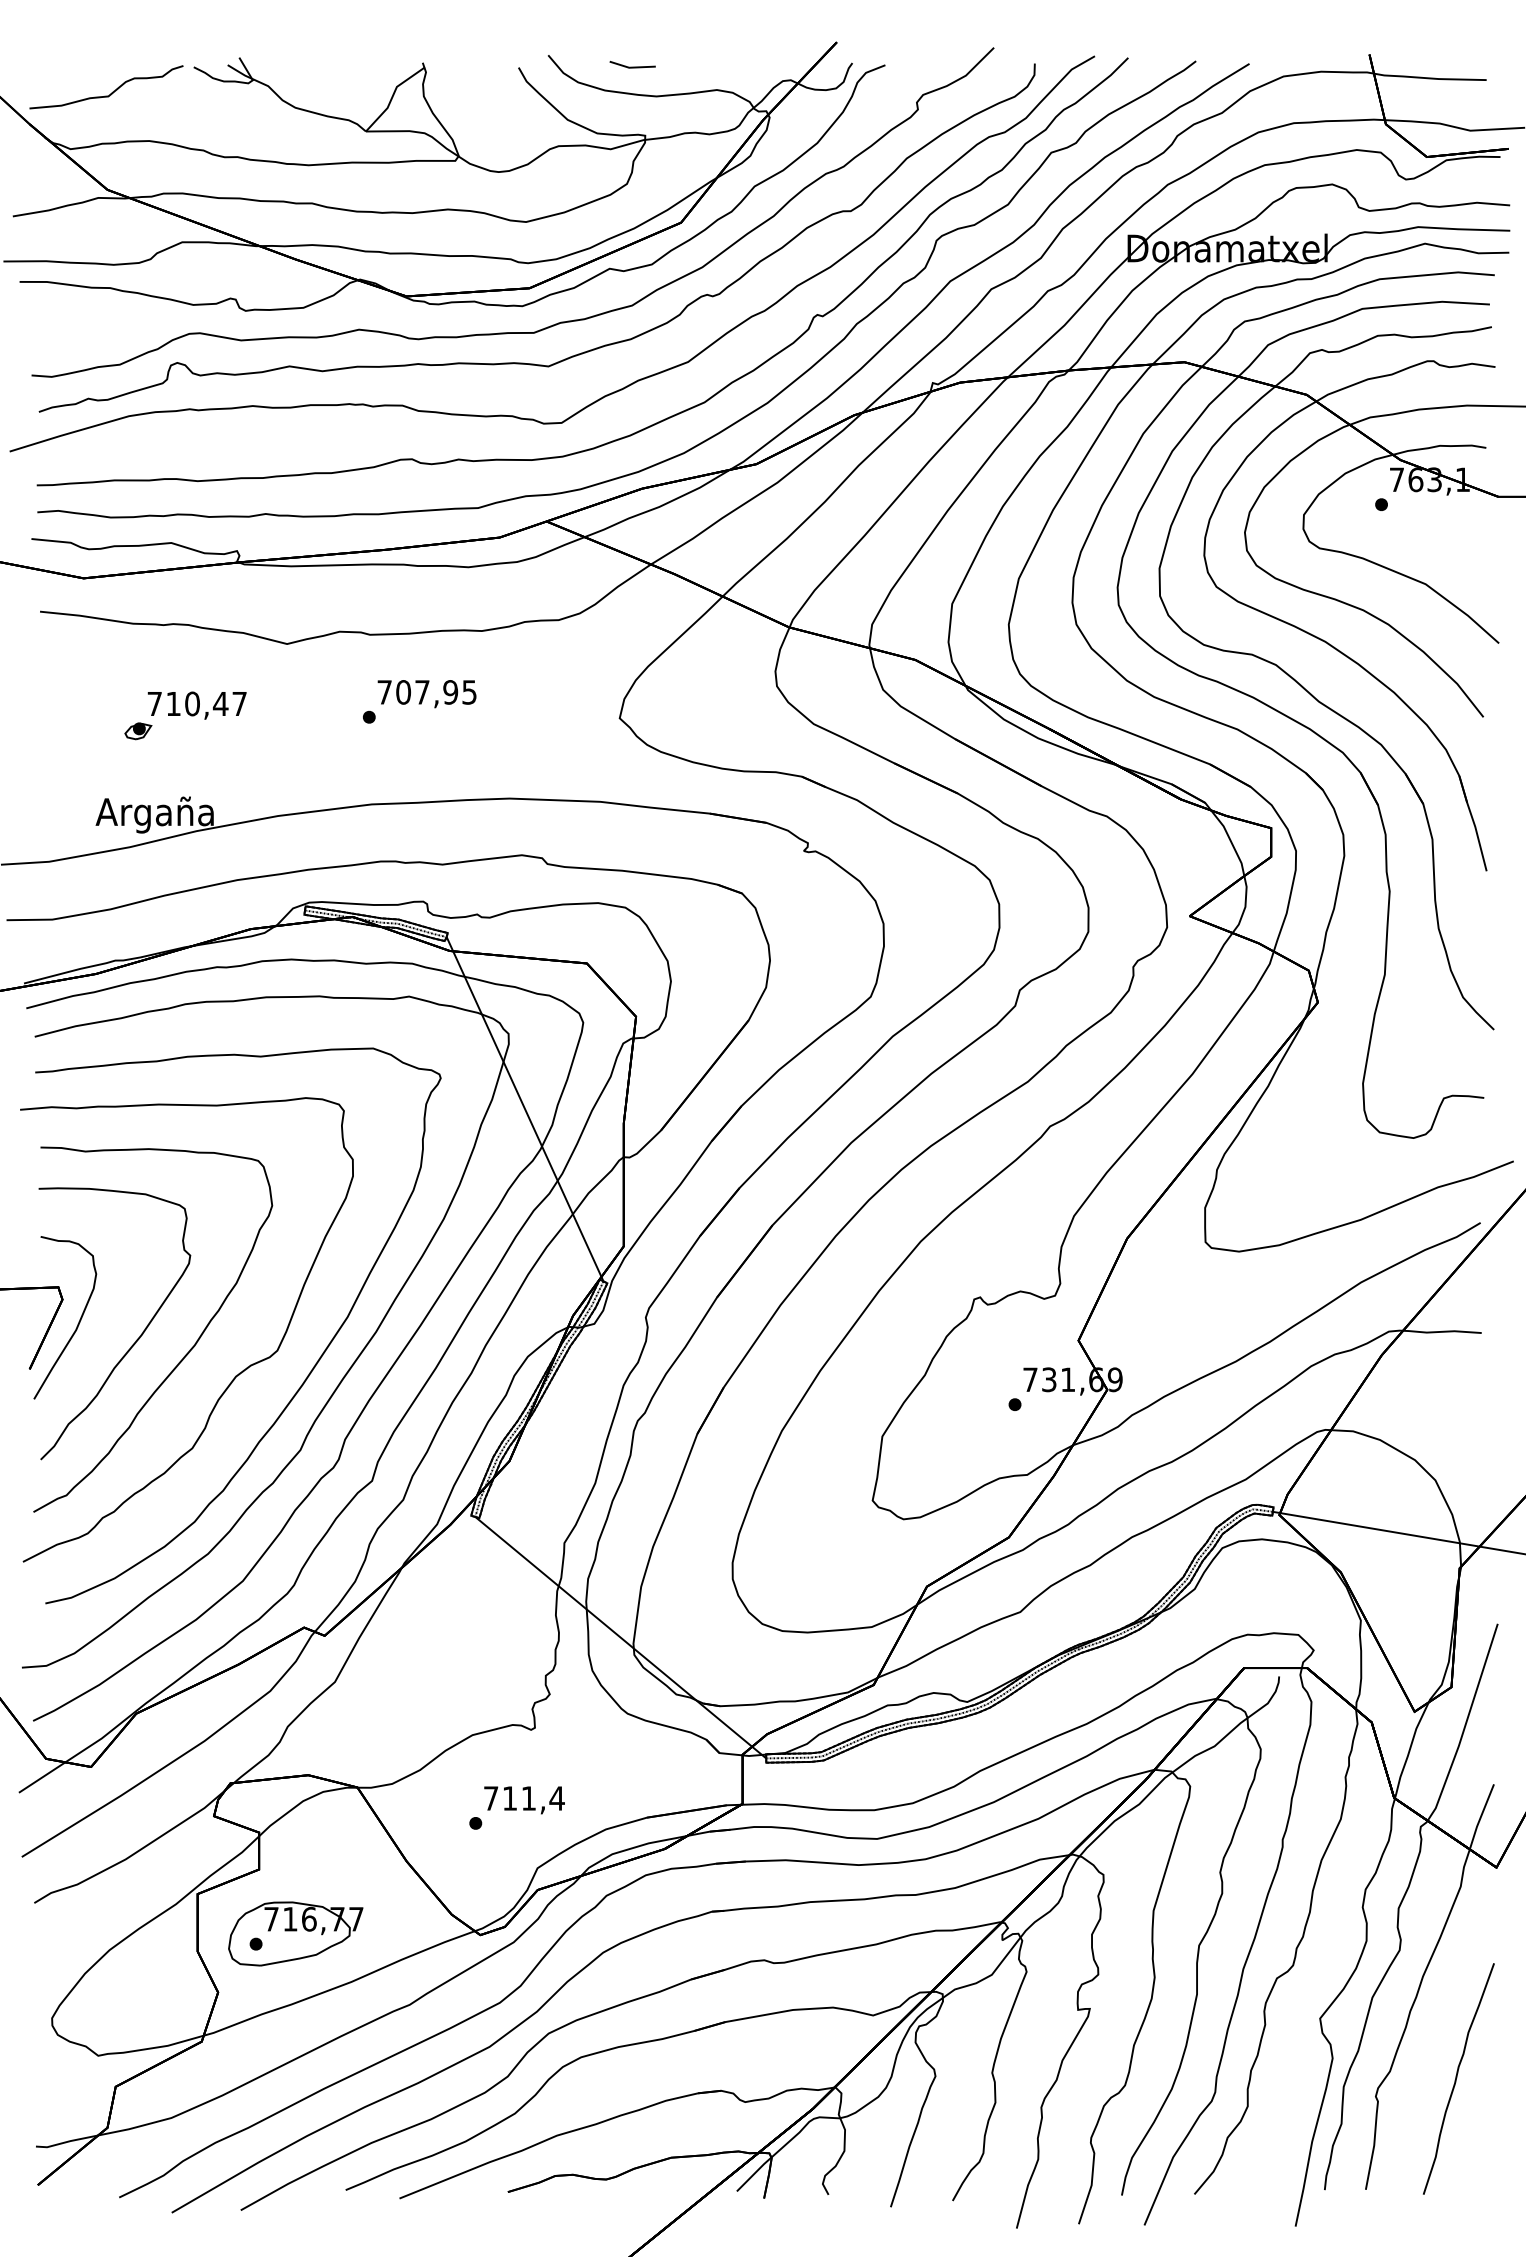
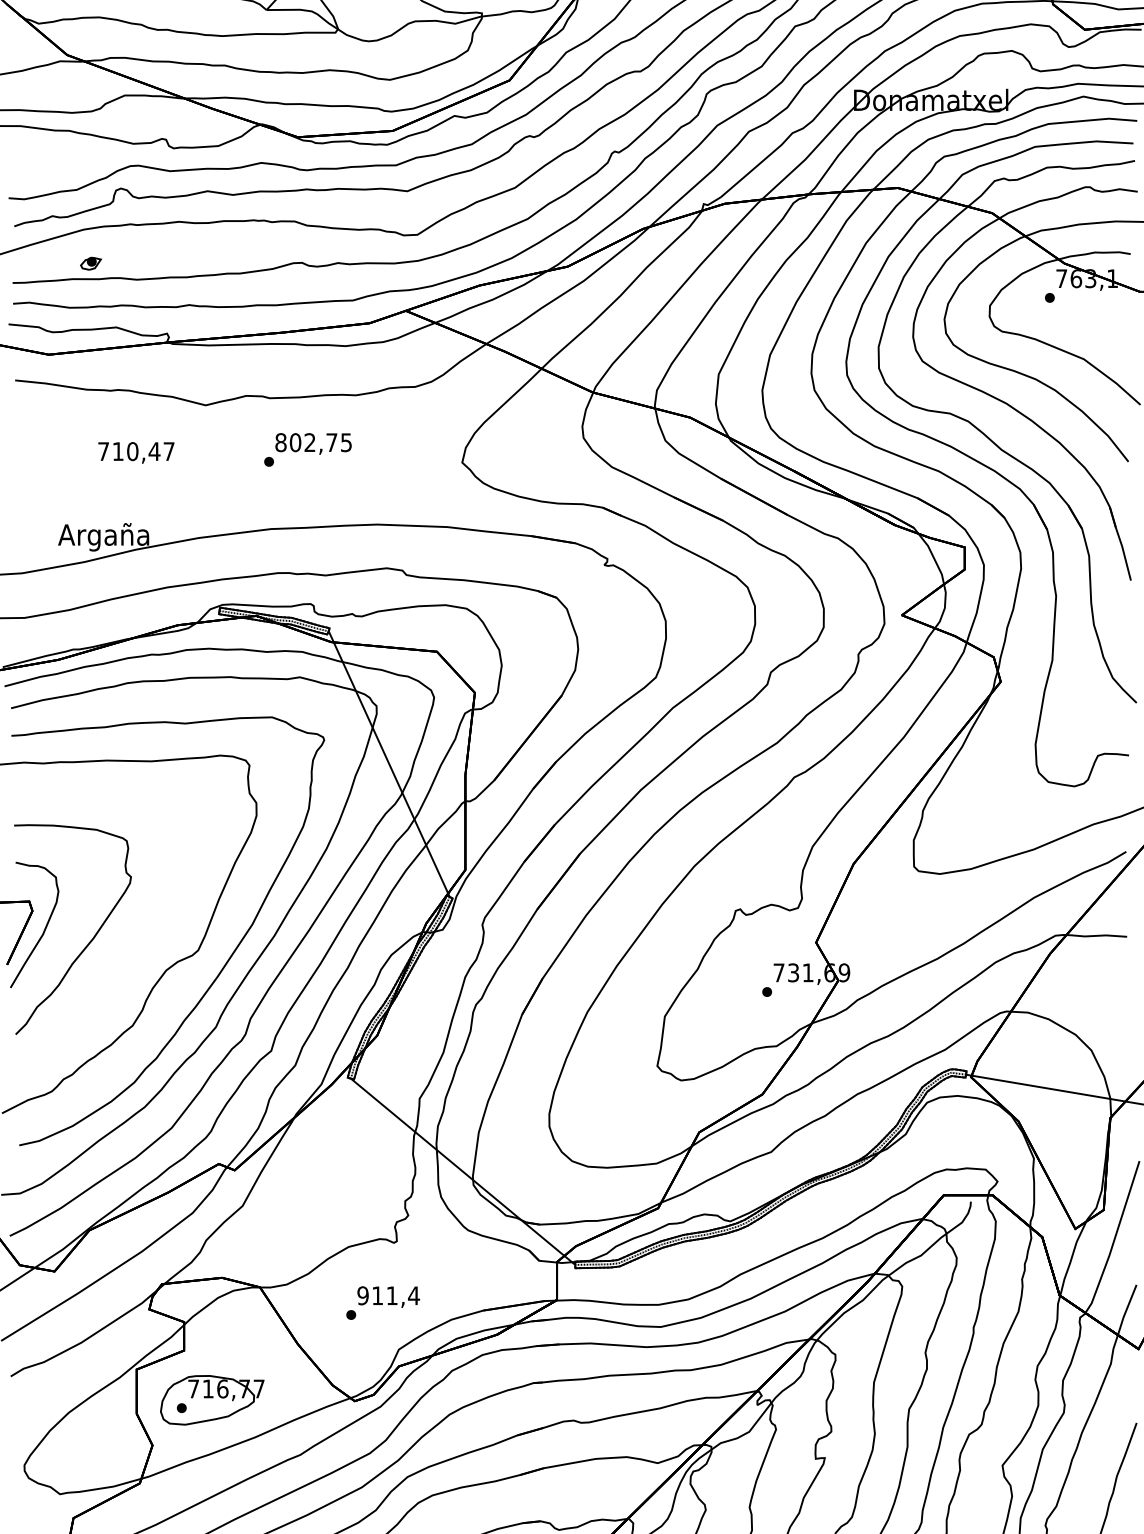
text: (417, 692) -> (306, 442), 707,95 -> 802,75
part: (138, 731) -> (91, 263), moved
part: (184, 1355) -> (126, 954), removed
text: (490, 1798) -> (362, 1295), 711,4 -> 911,4

